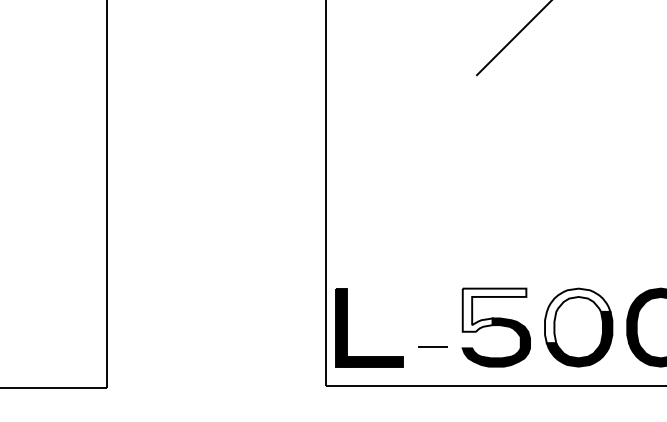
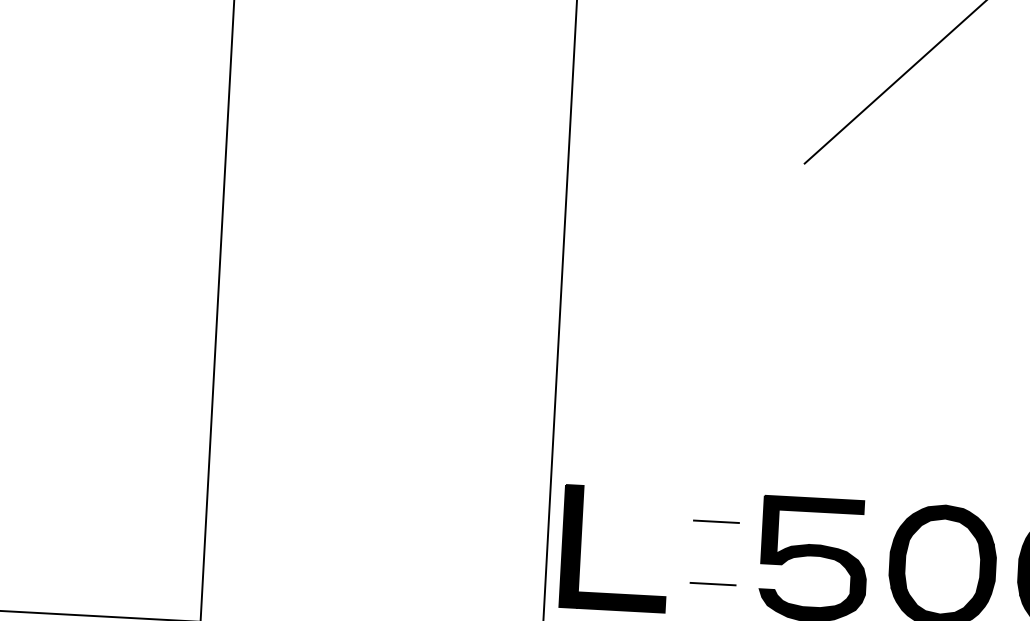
line: (432, 306) -> (715, 521), added
fill: (494, 309) -> (812, 531), added
fill: (577, 315) -> (941, 547), added

